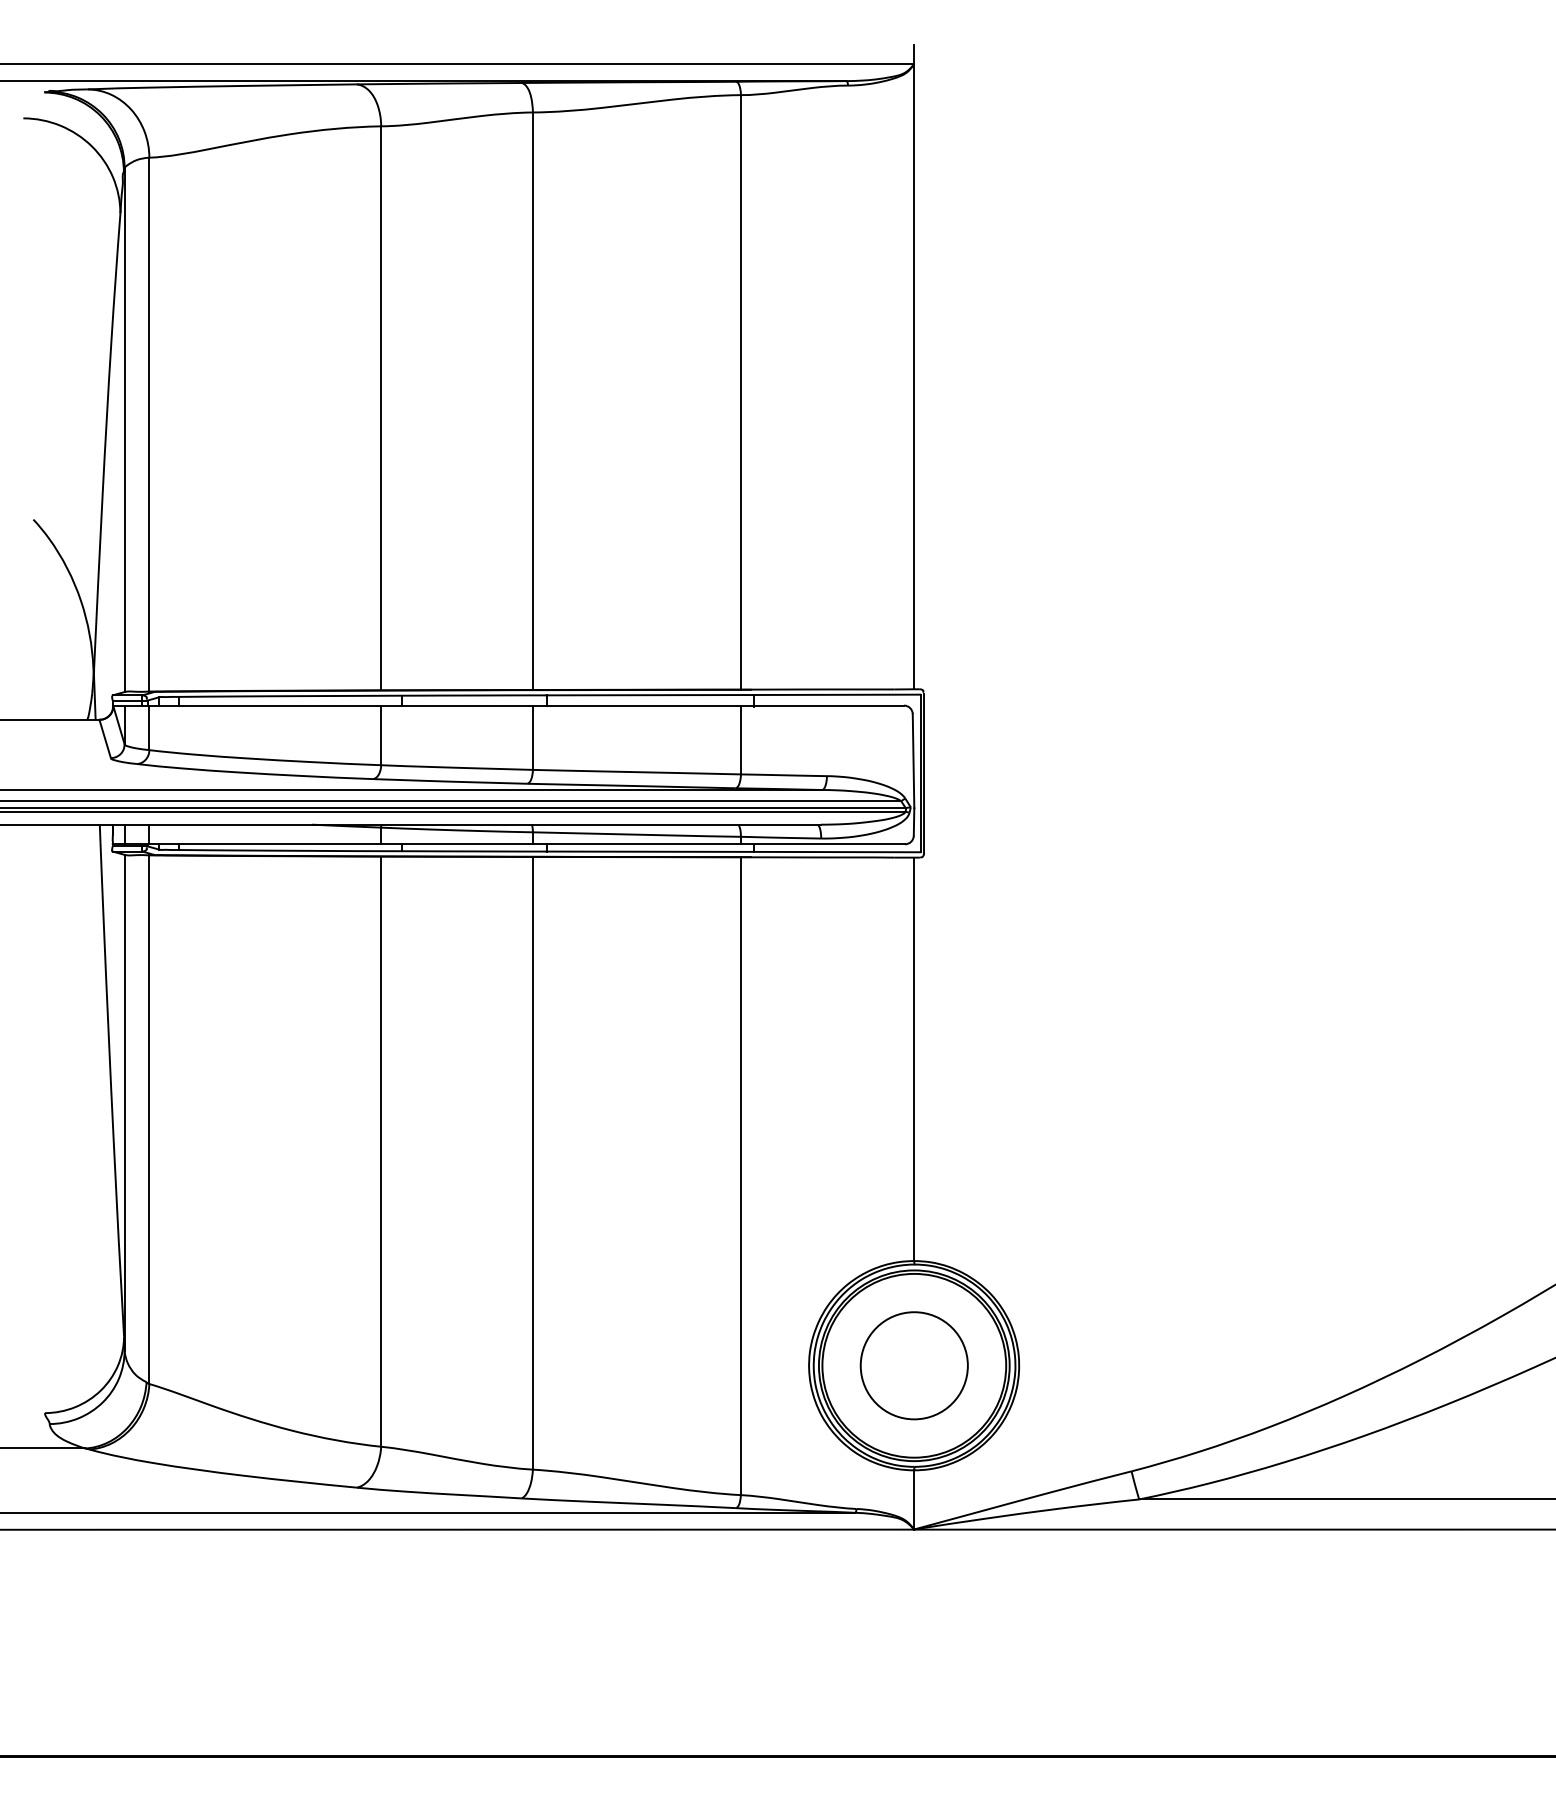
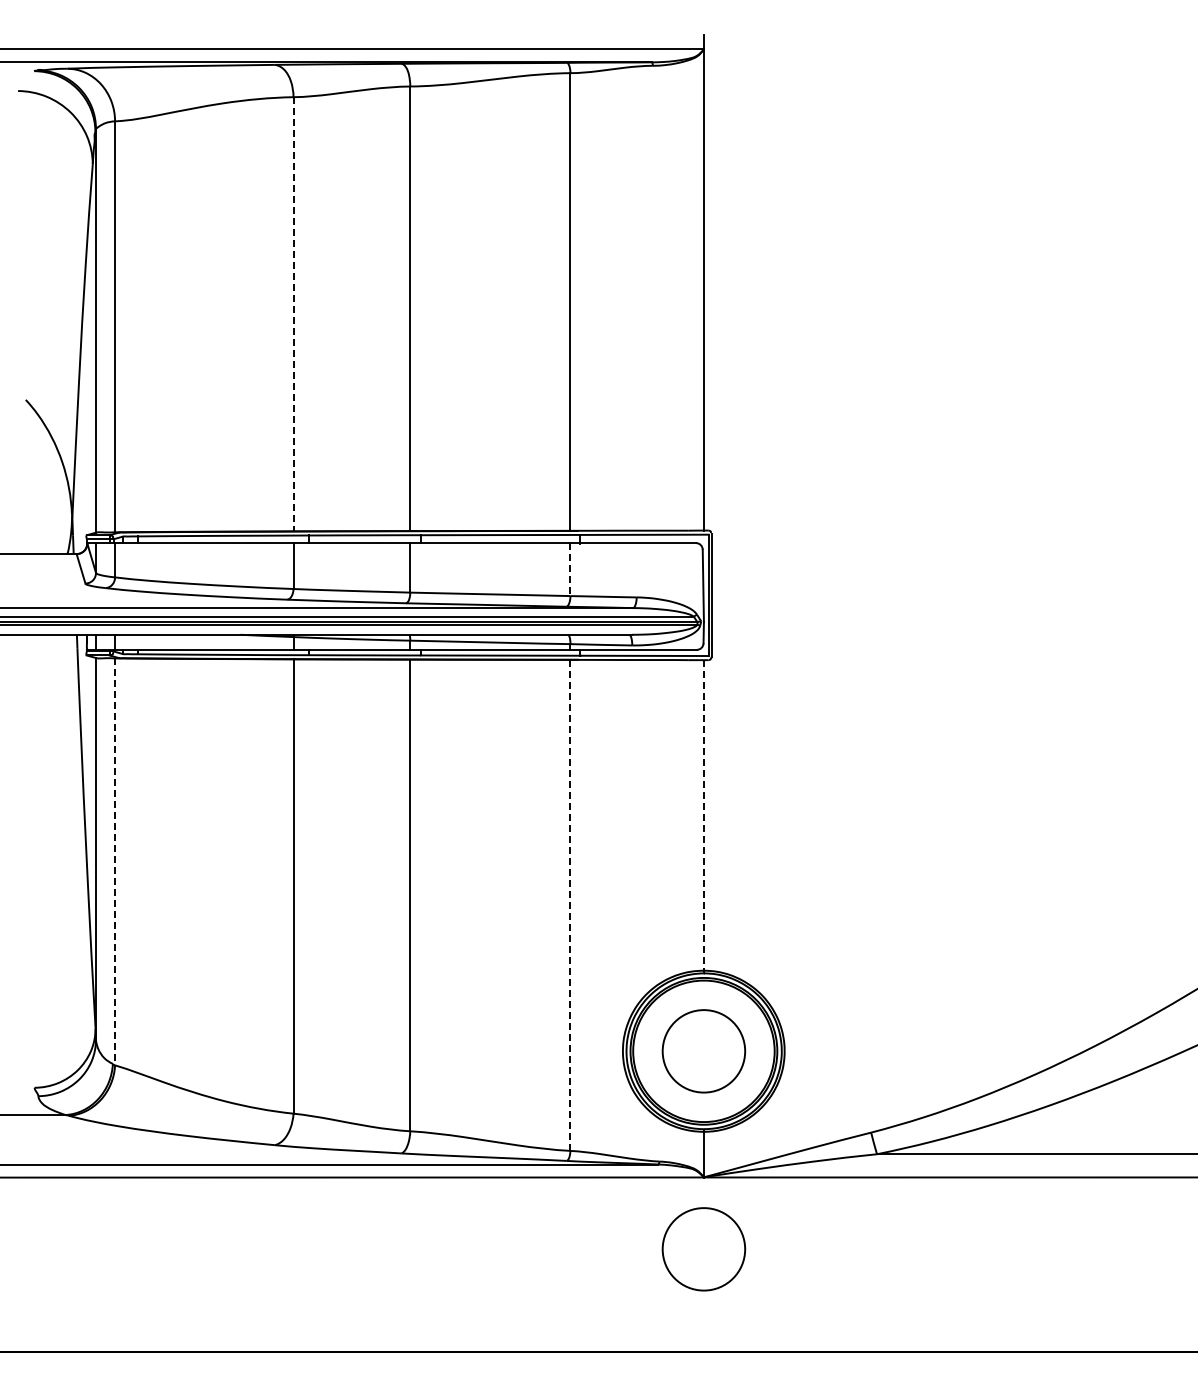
line: (381, 408) -> (293, 314), solid -> dashed
line: (740, 741) -> (570, 570), solid -> dashed
line: (913, 1059) -> (703, 815), solid -> dashed
line: (149, 1120) -> (115, 862), solid -> dashed
line: (740, 1176) -> (570, 905), solid -> dashed
circle: (913, 1623) -> (703, 1249), added

